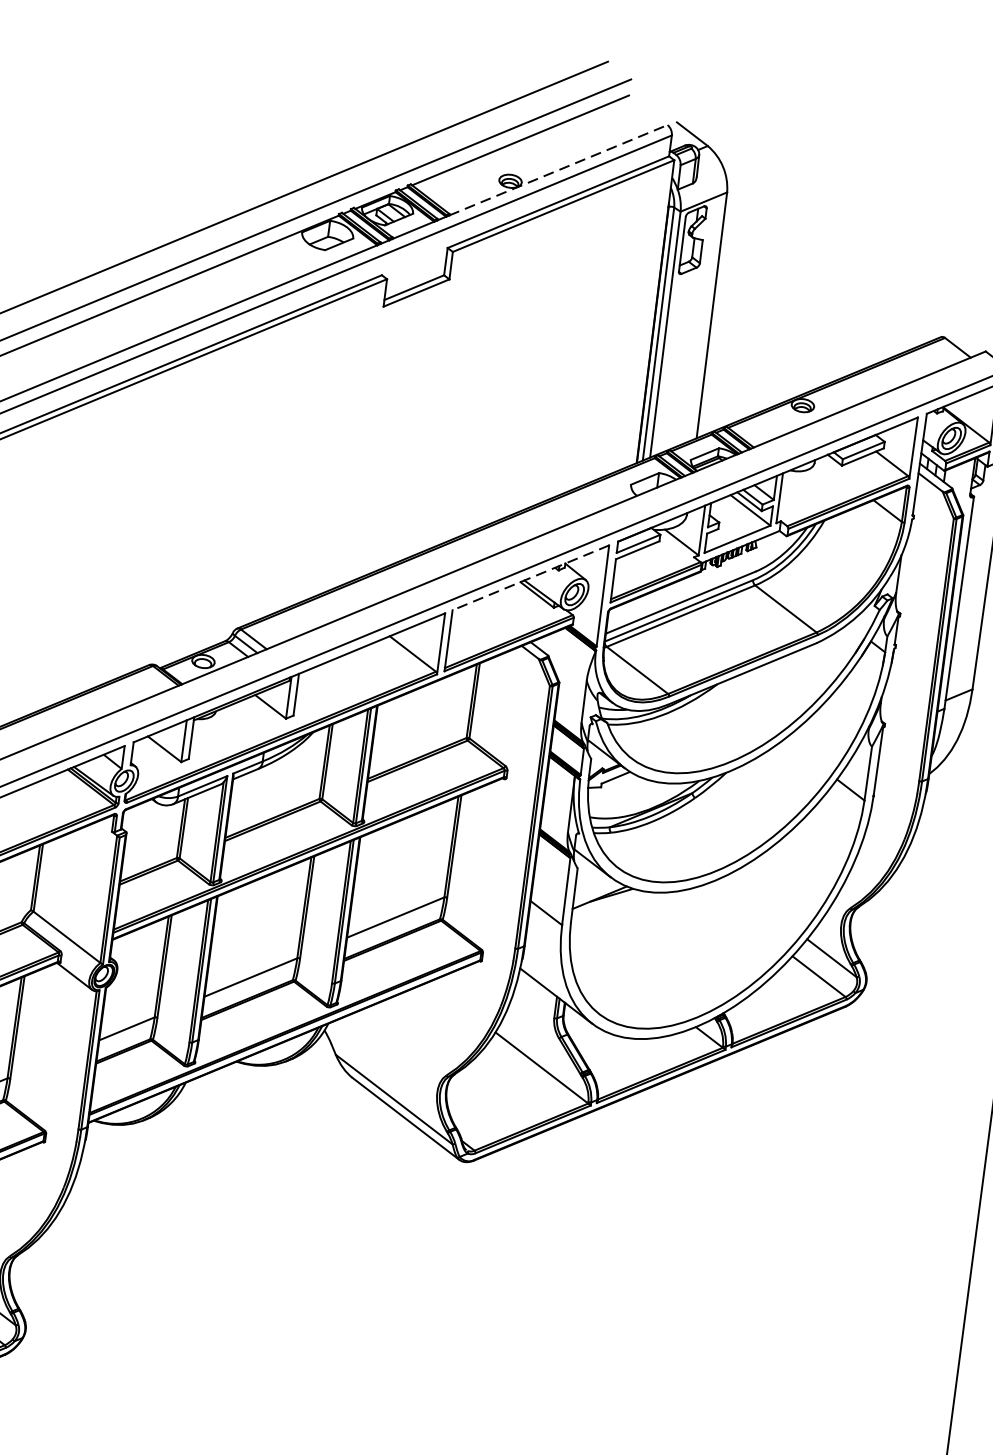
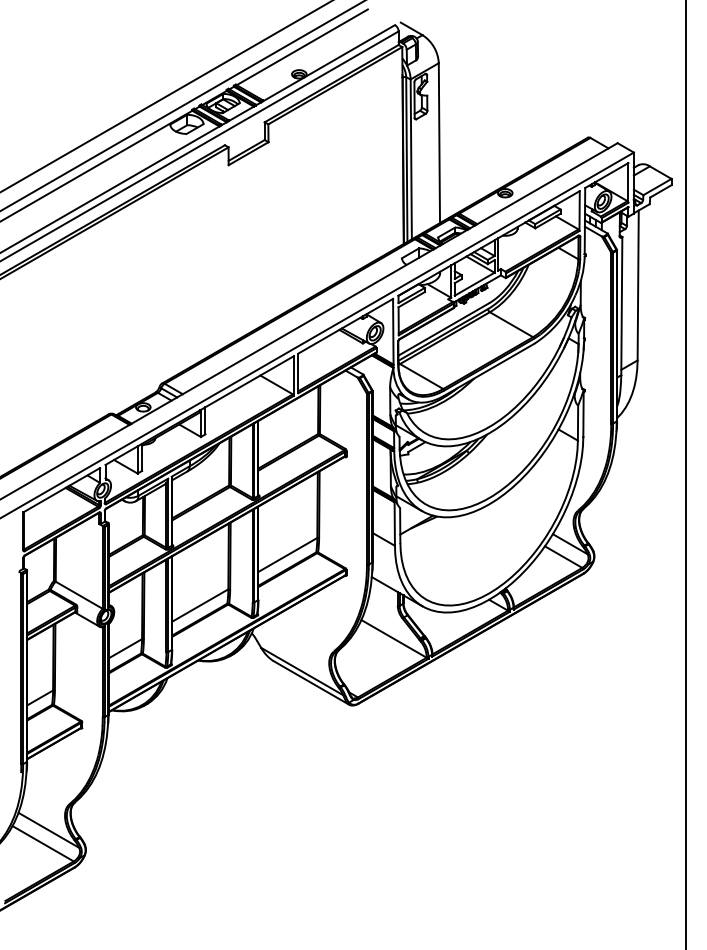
line: (559, 170) -> (329, 63), dashed -> solid
line: (530, 578) -> (345, 326), dashed -> solid

